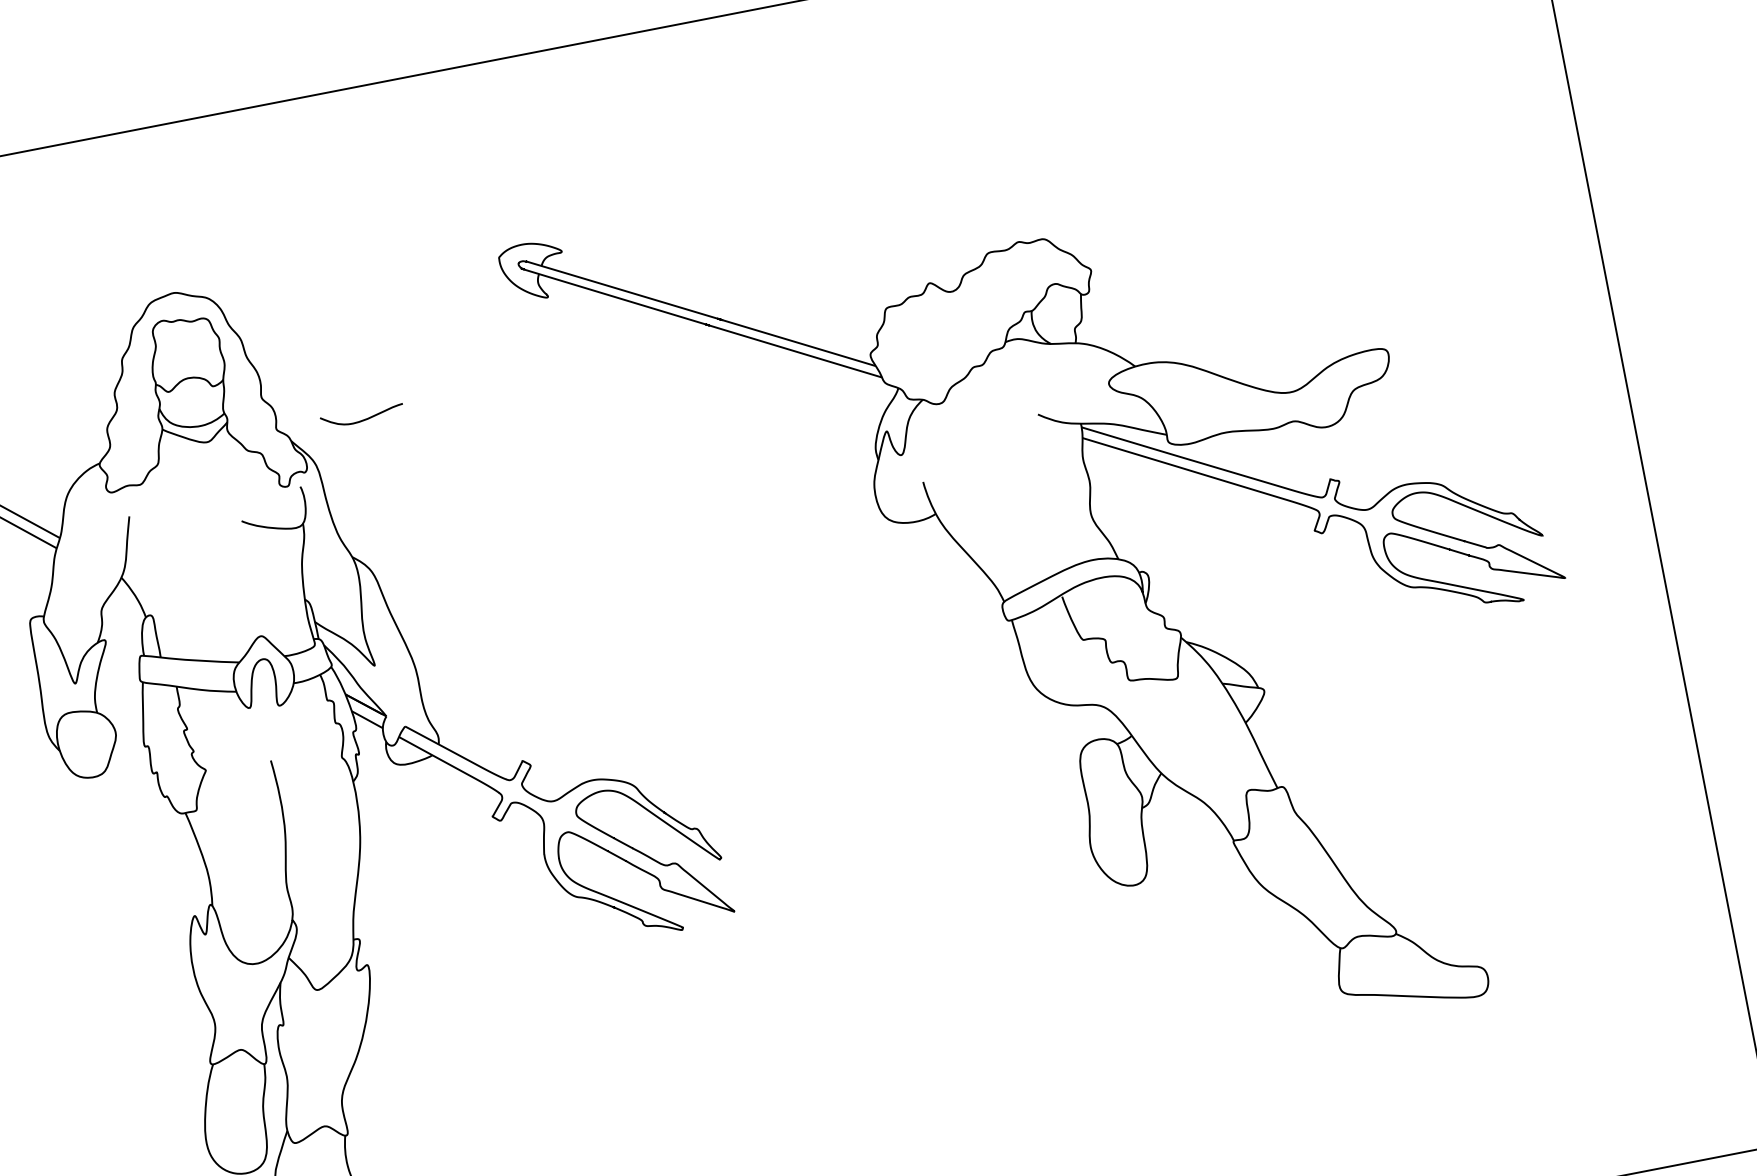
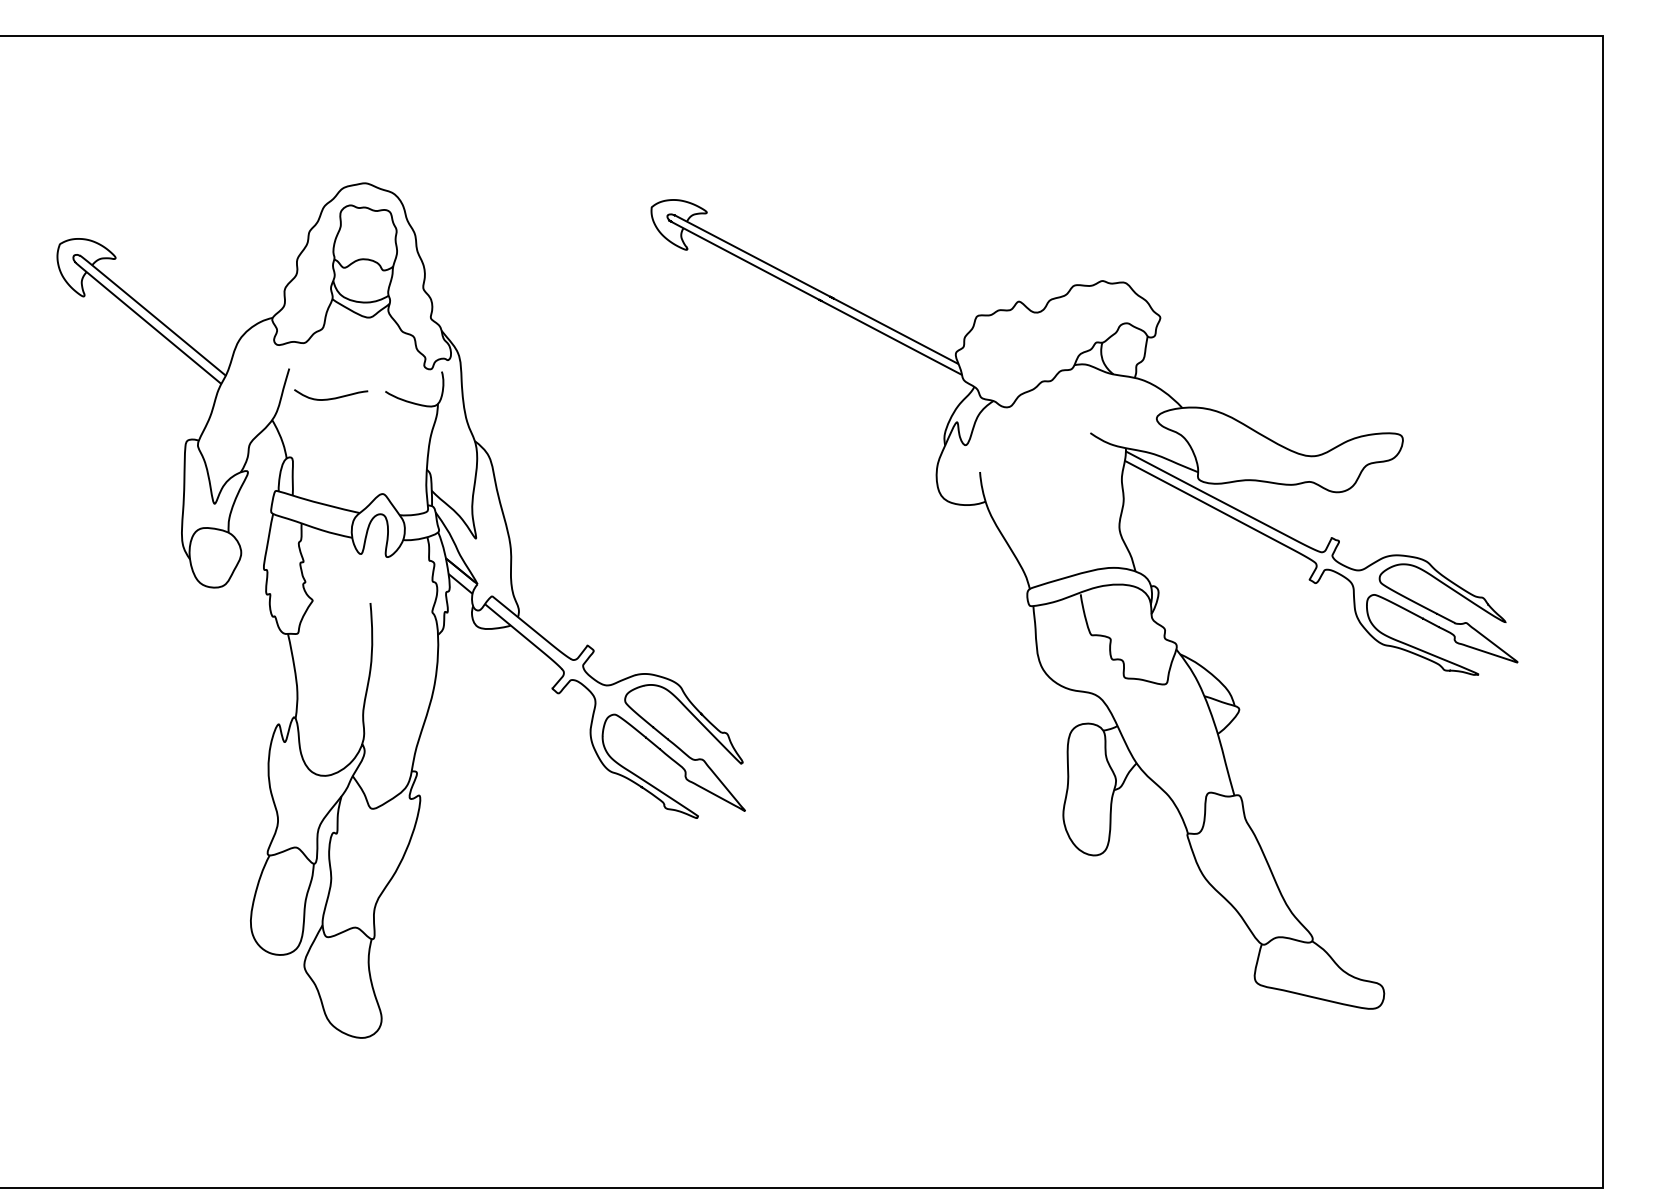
curve: (364, 418) -> (332, 397), moved

